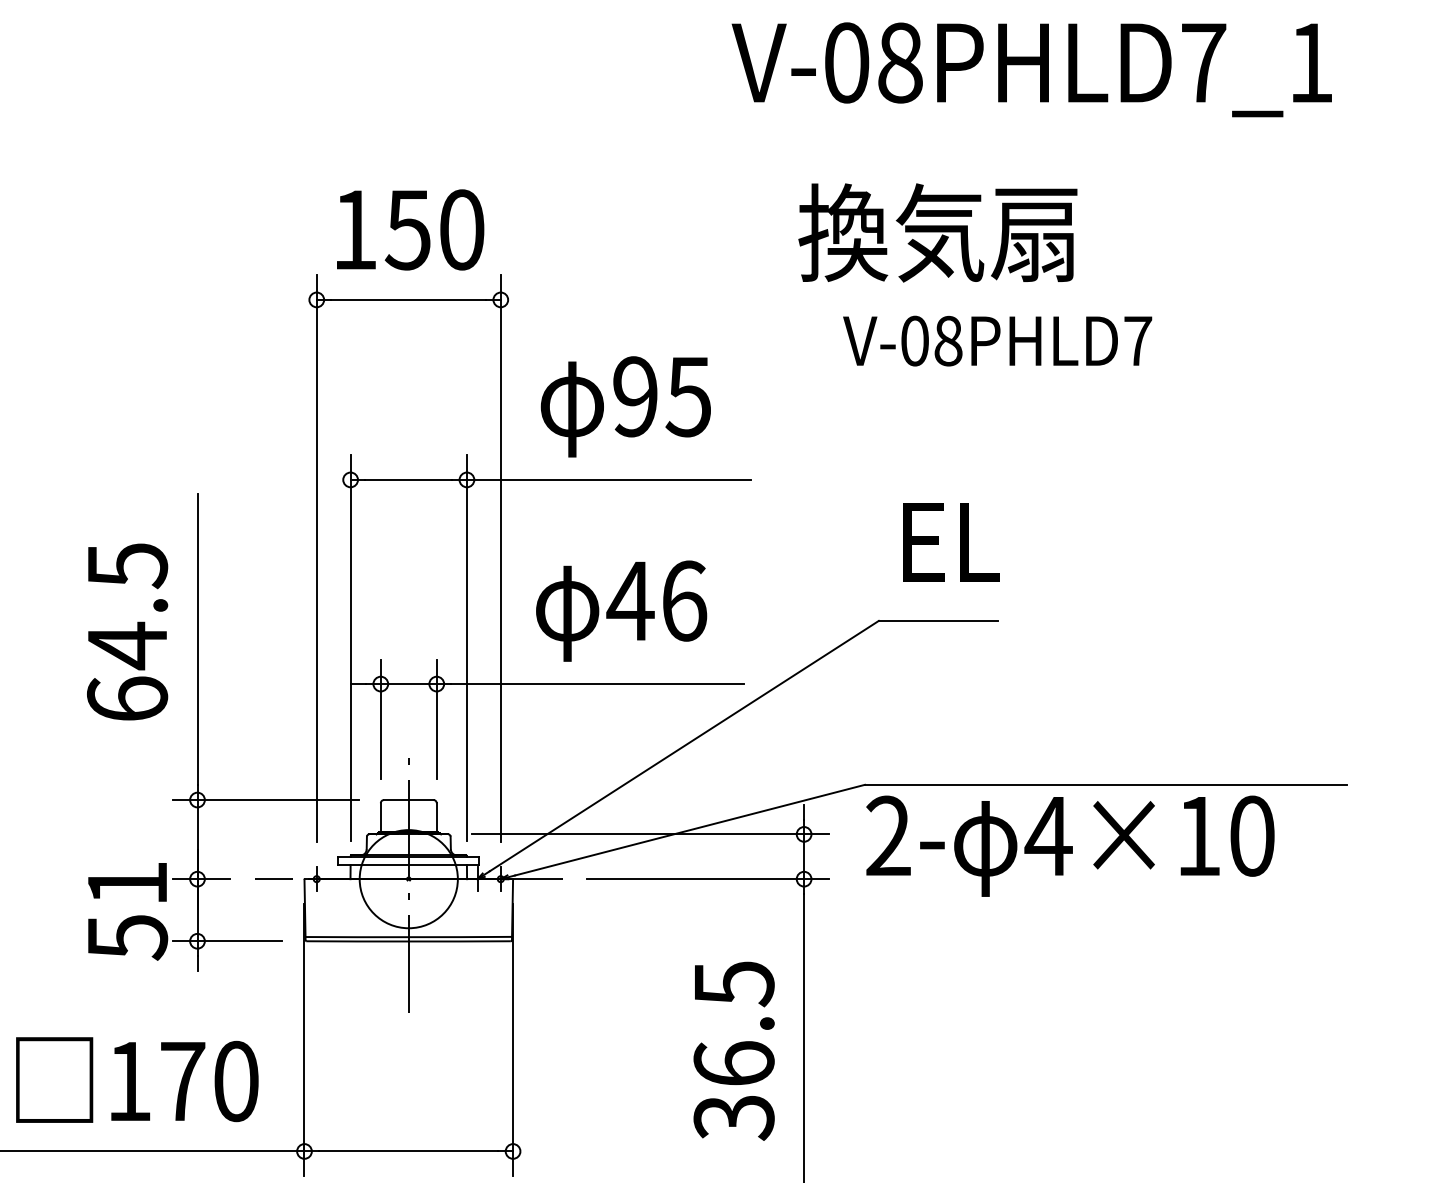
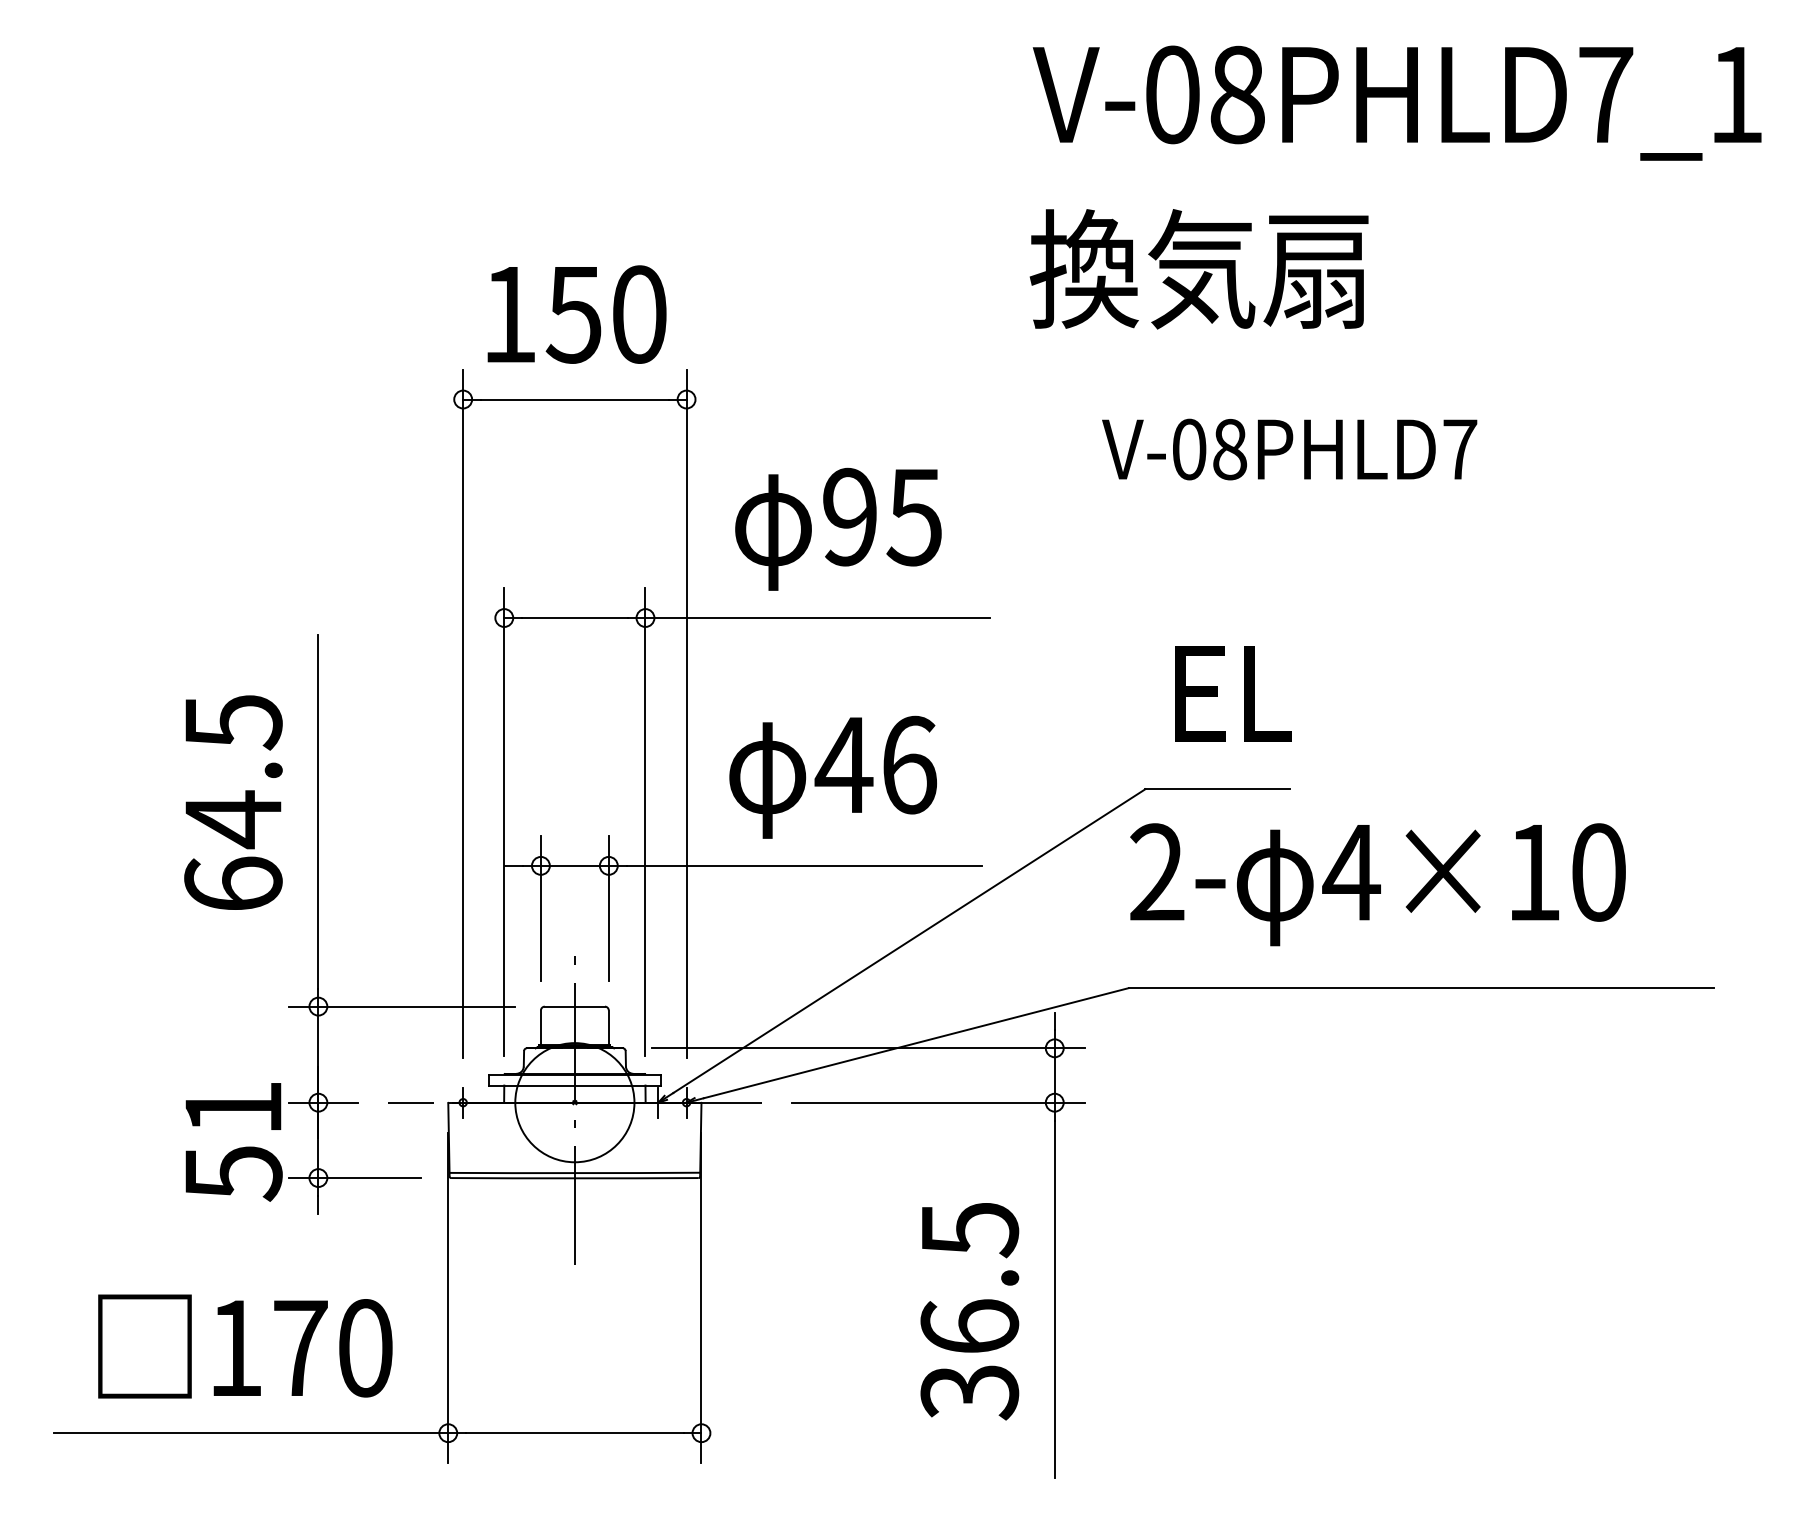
text: (1031, 69) -> (1396, 102), moved
text: (937, 233) -> (1198, 269), moved
text: (1069, 846) -> (1377, 884), moved

